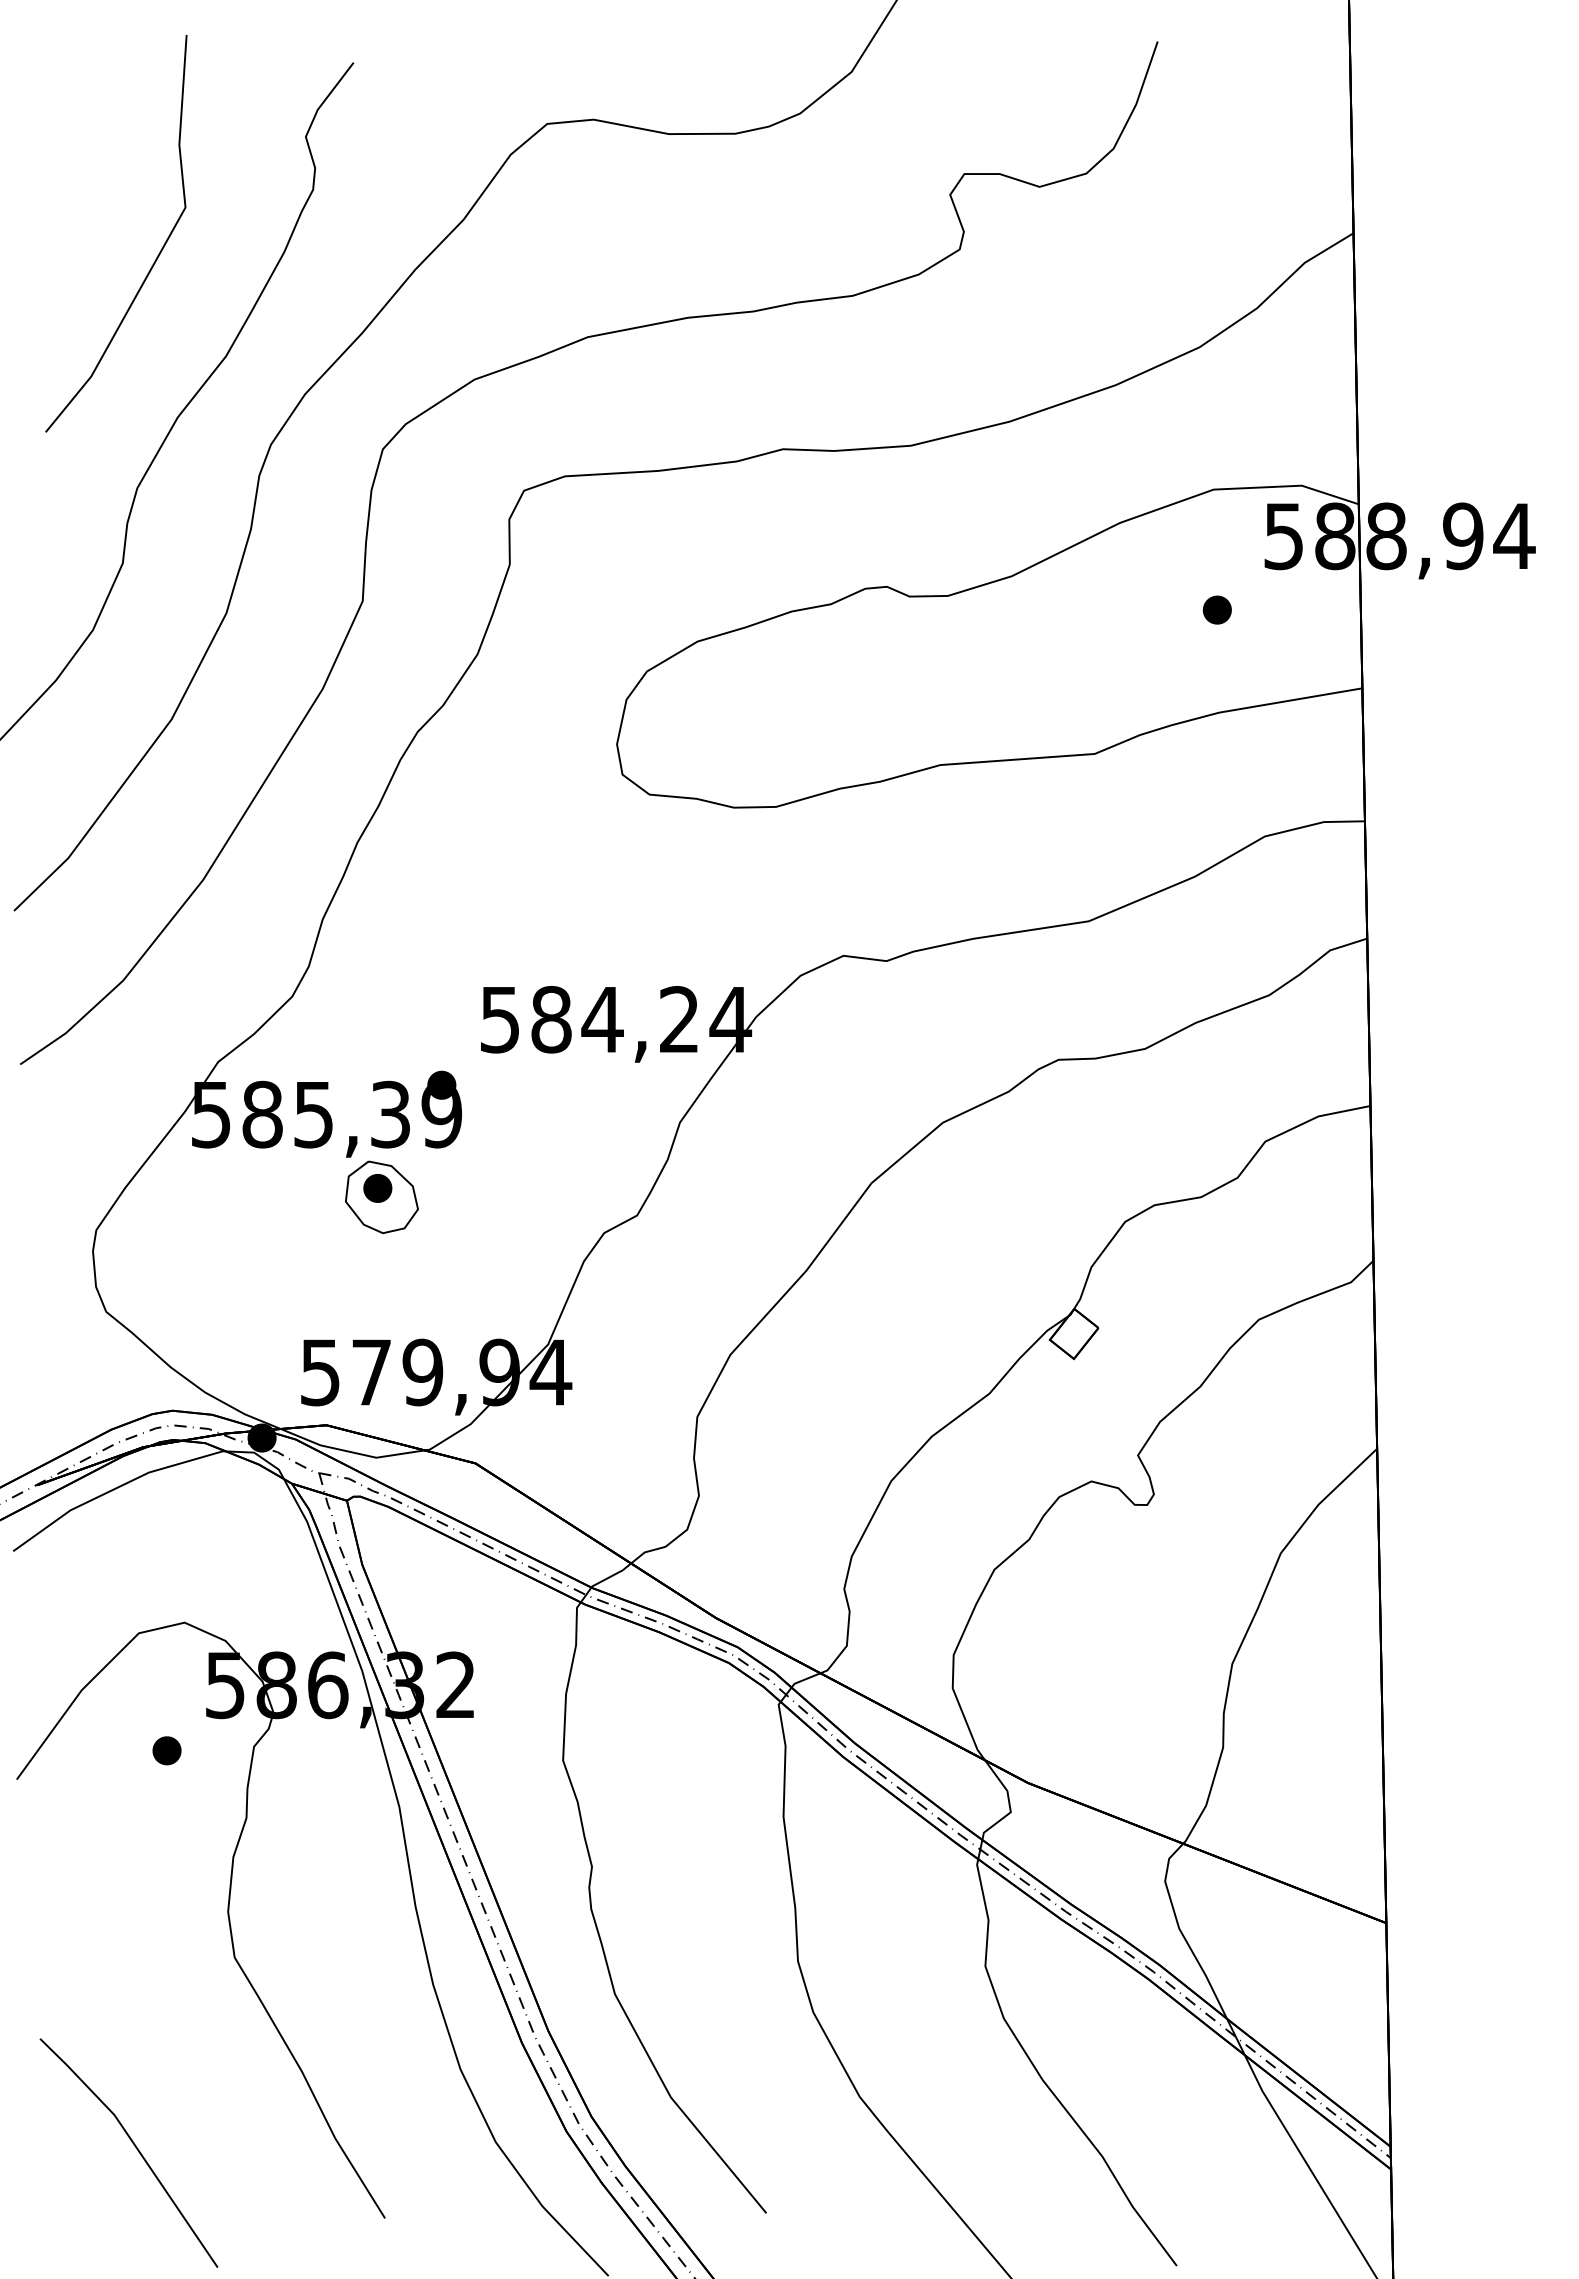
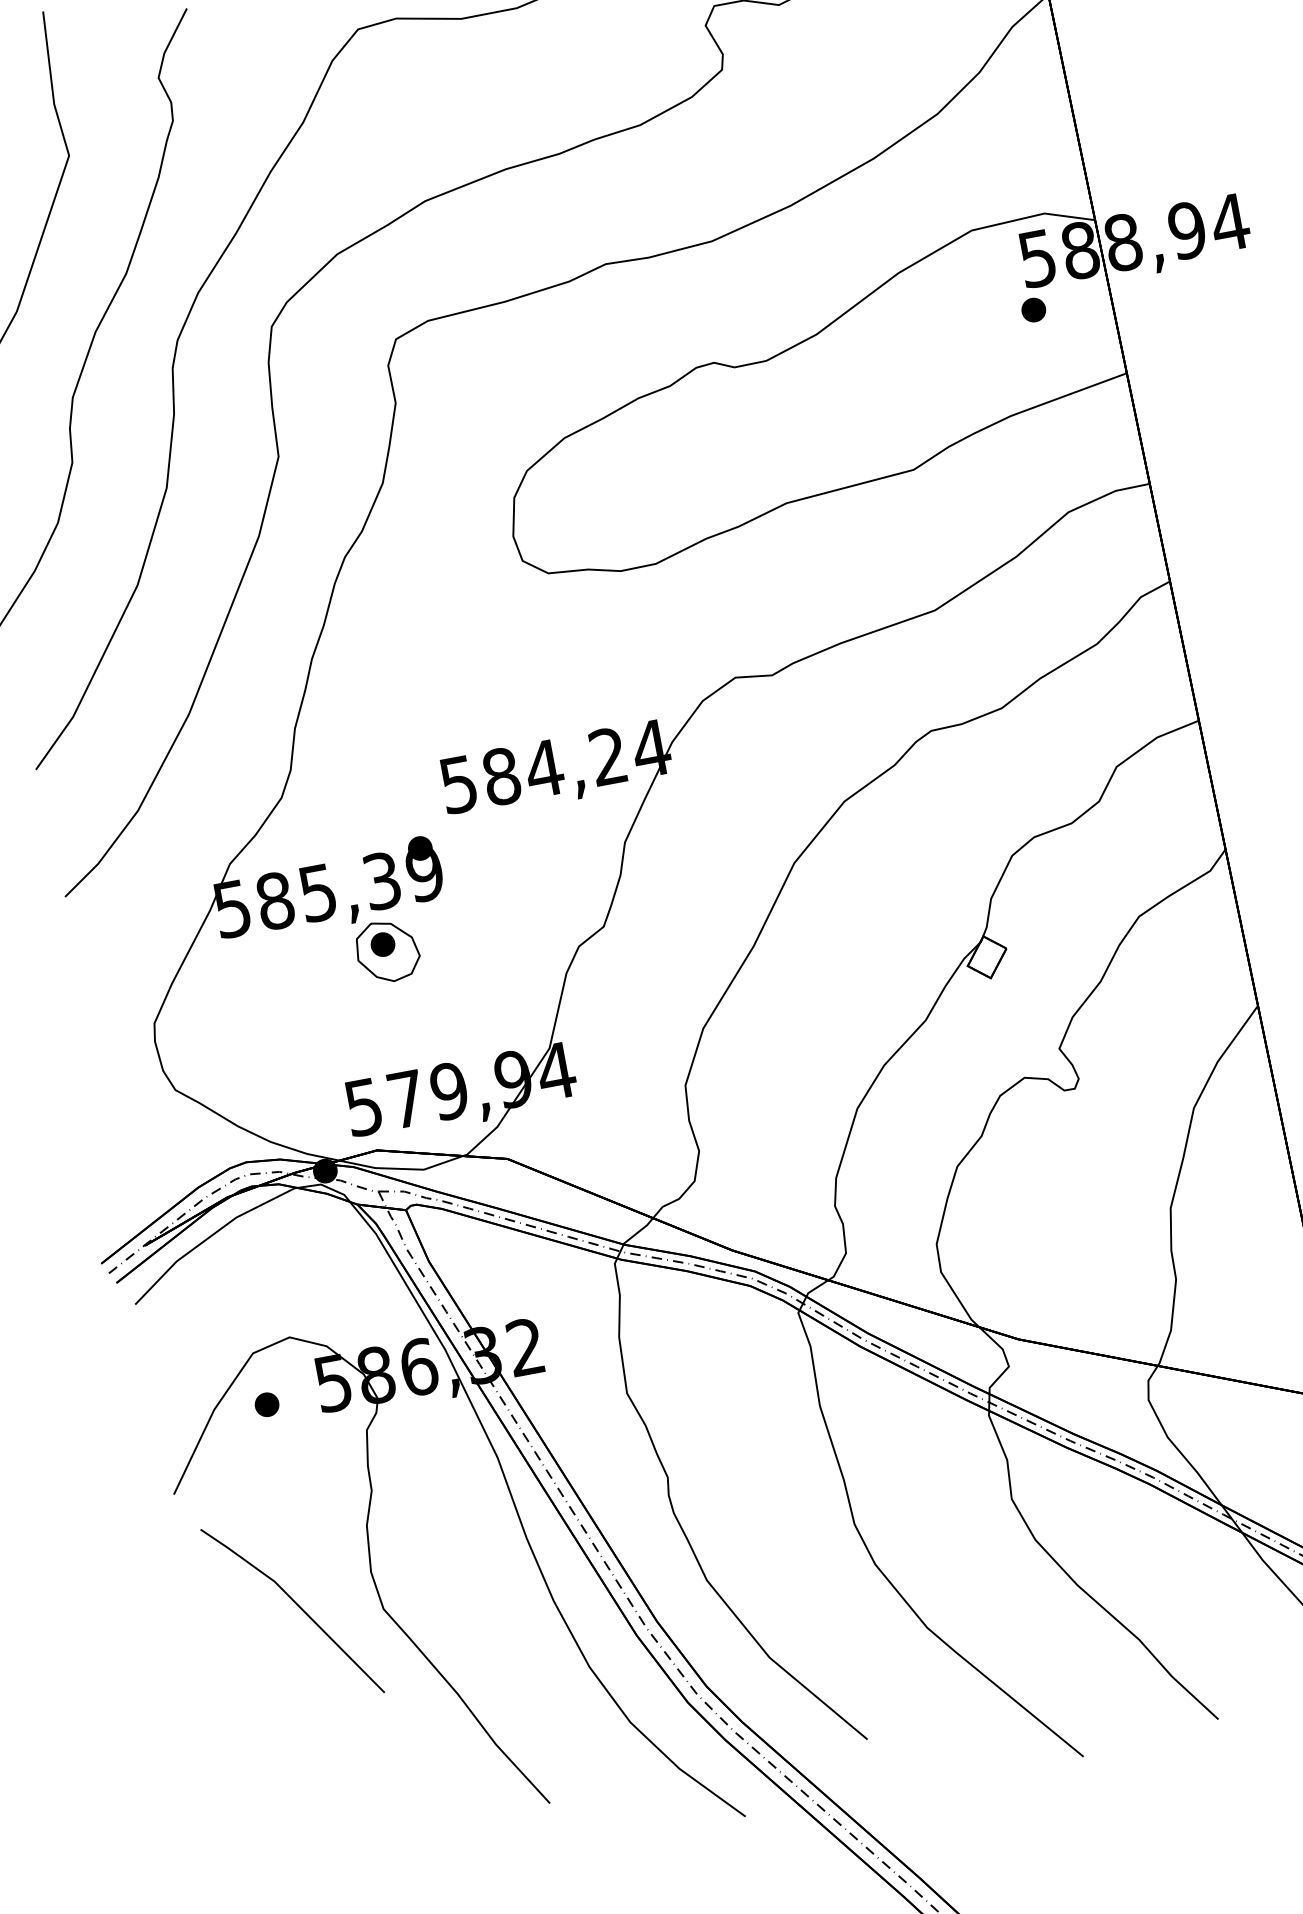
part: (1216, 609) -> (1032, 309), moved
part: (166, 1750) -> (266, 1404), moved
line: (134, 2146) -> (296, 1604), moved

